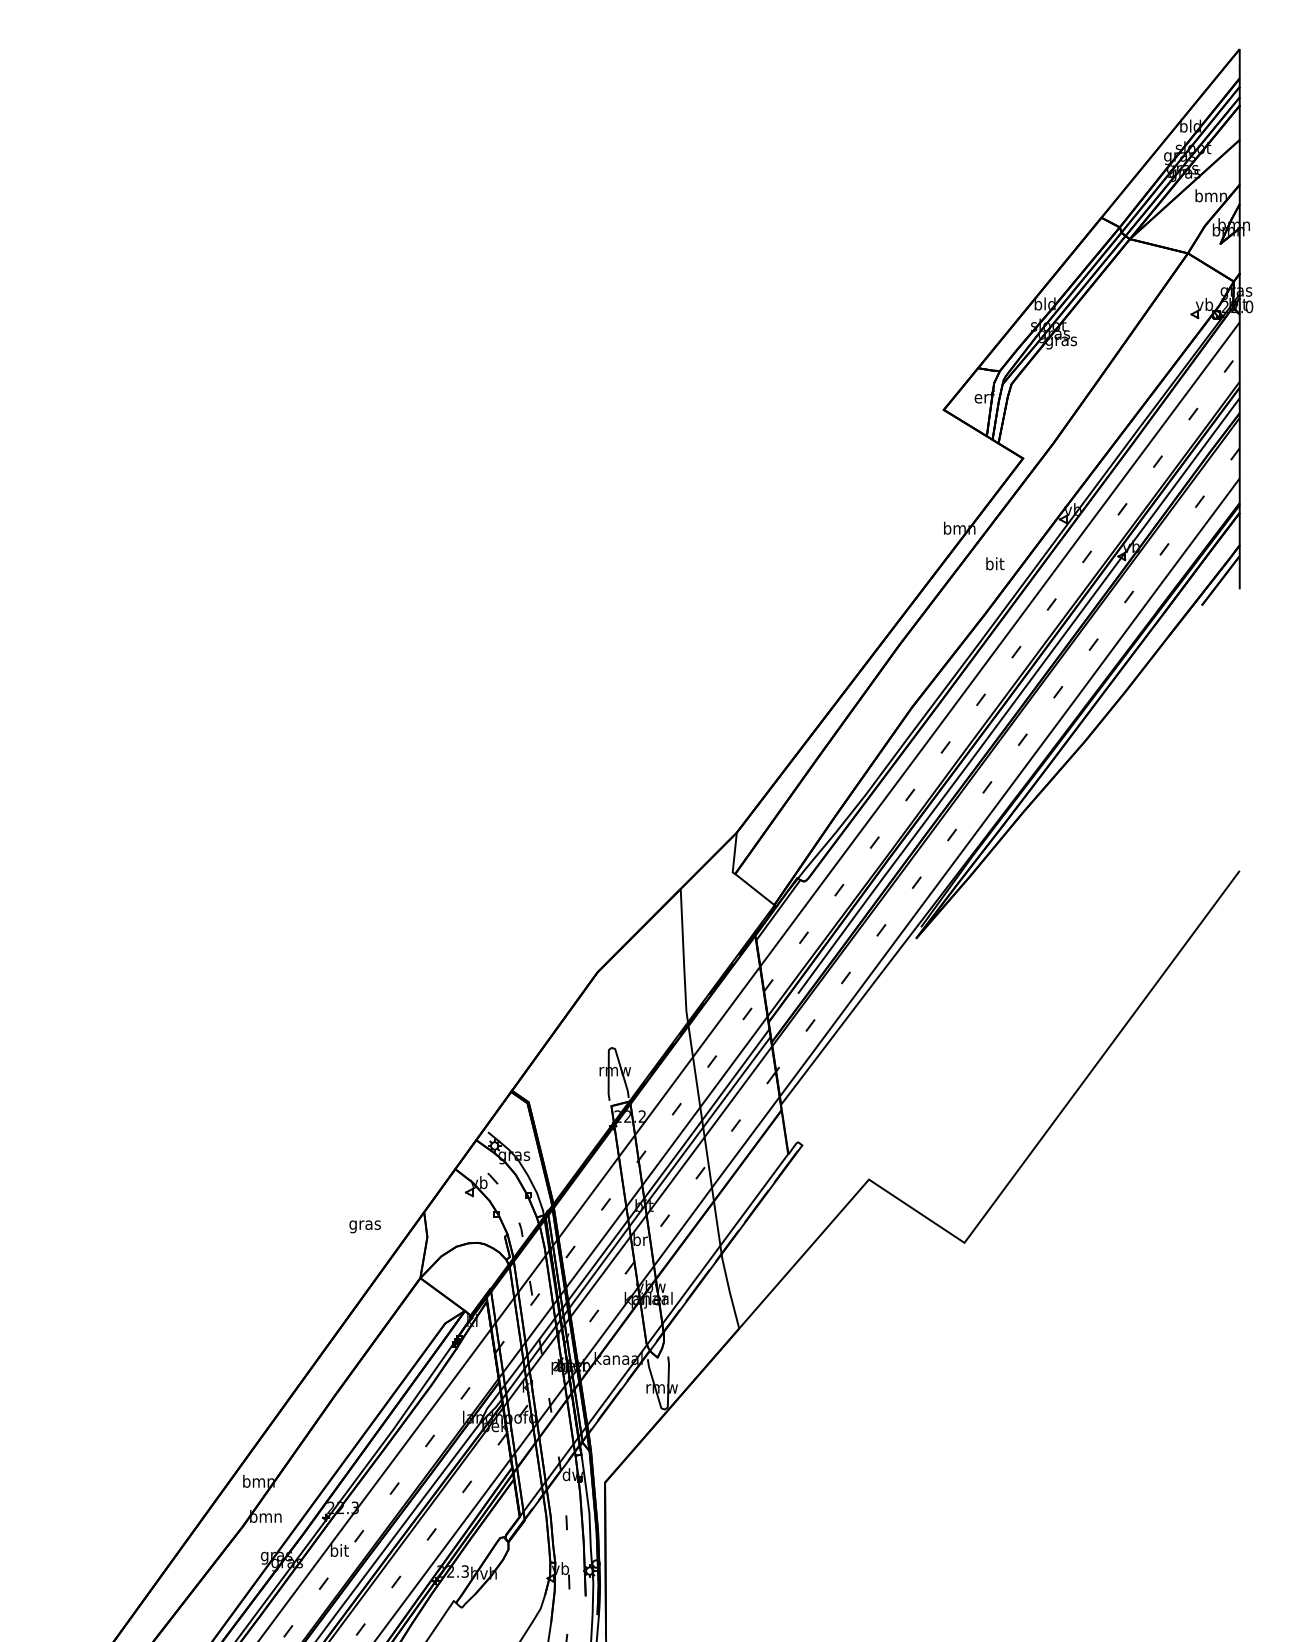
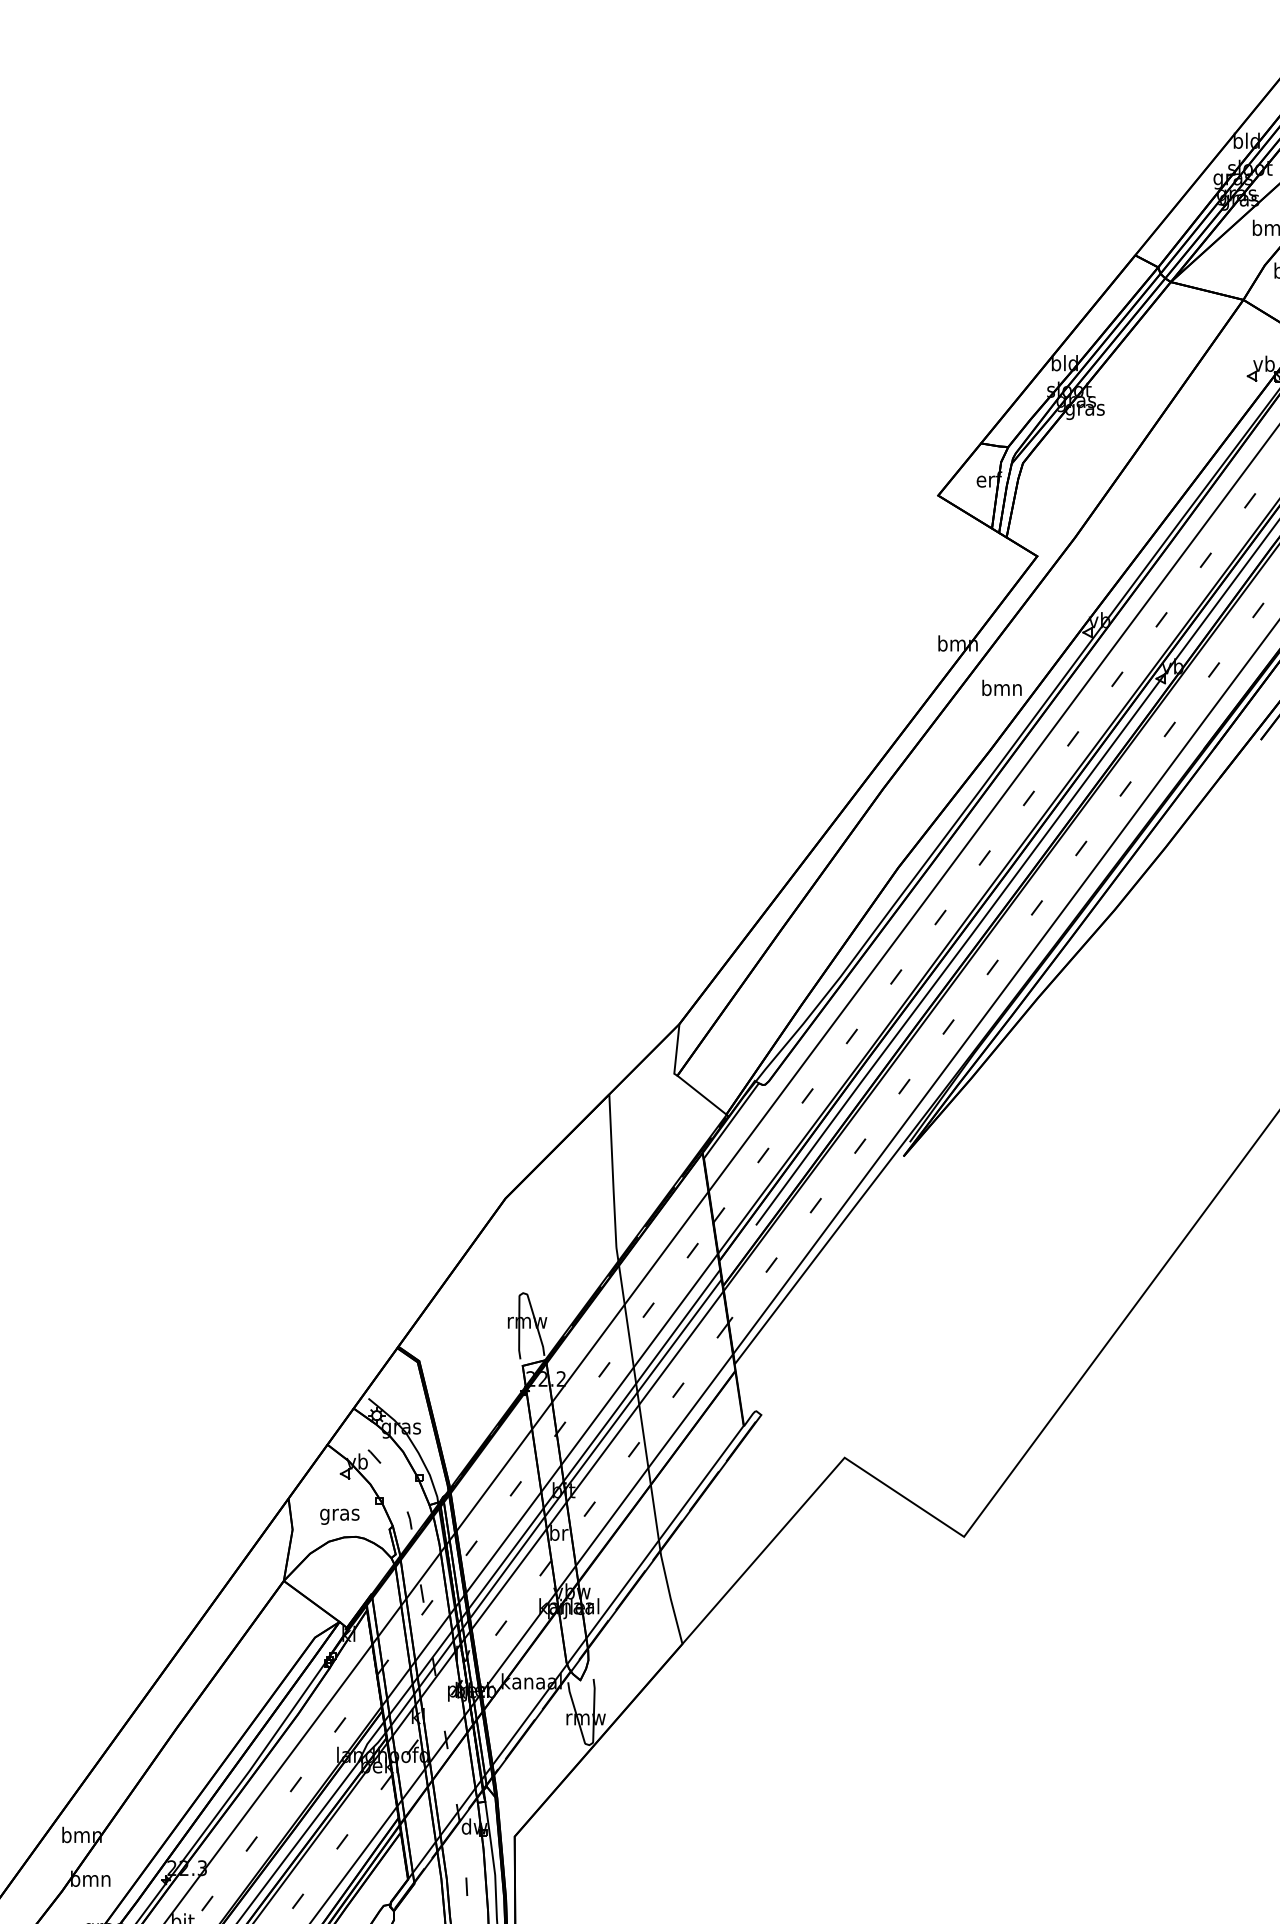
text: (994, 563) -> (1001, 687), bit -> bmn
text: (364, 1226) -> (339, 1516), moved

